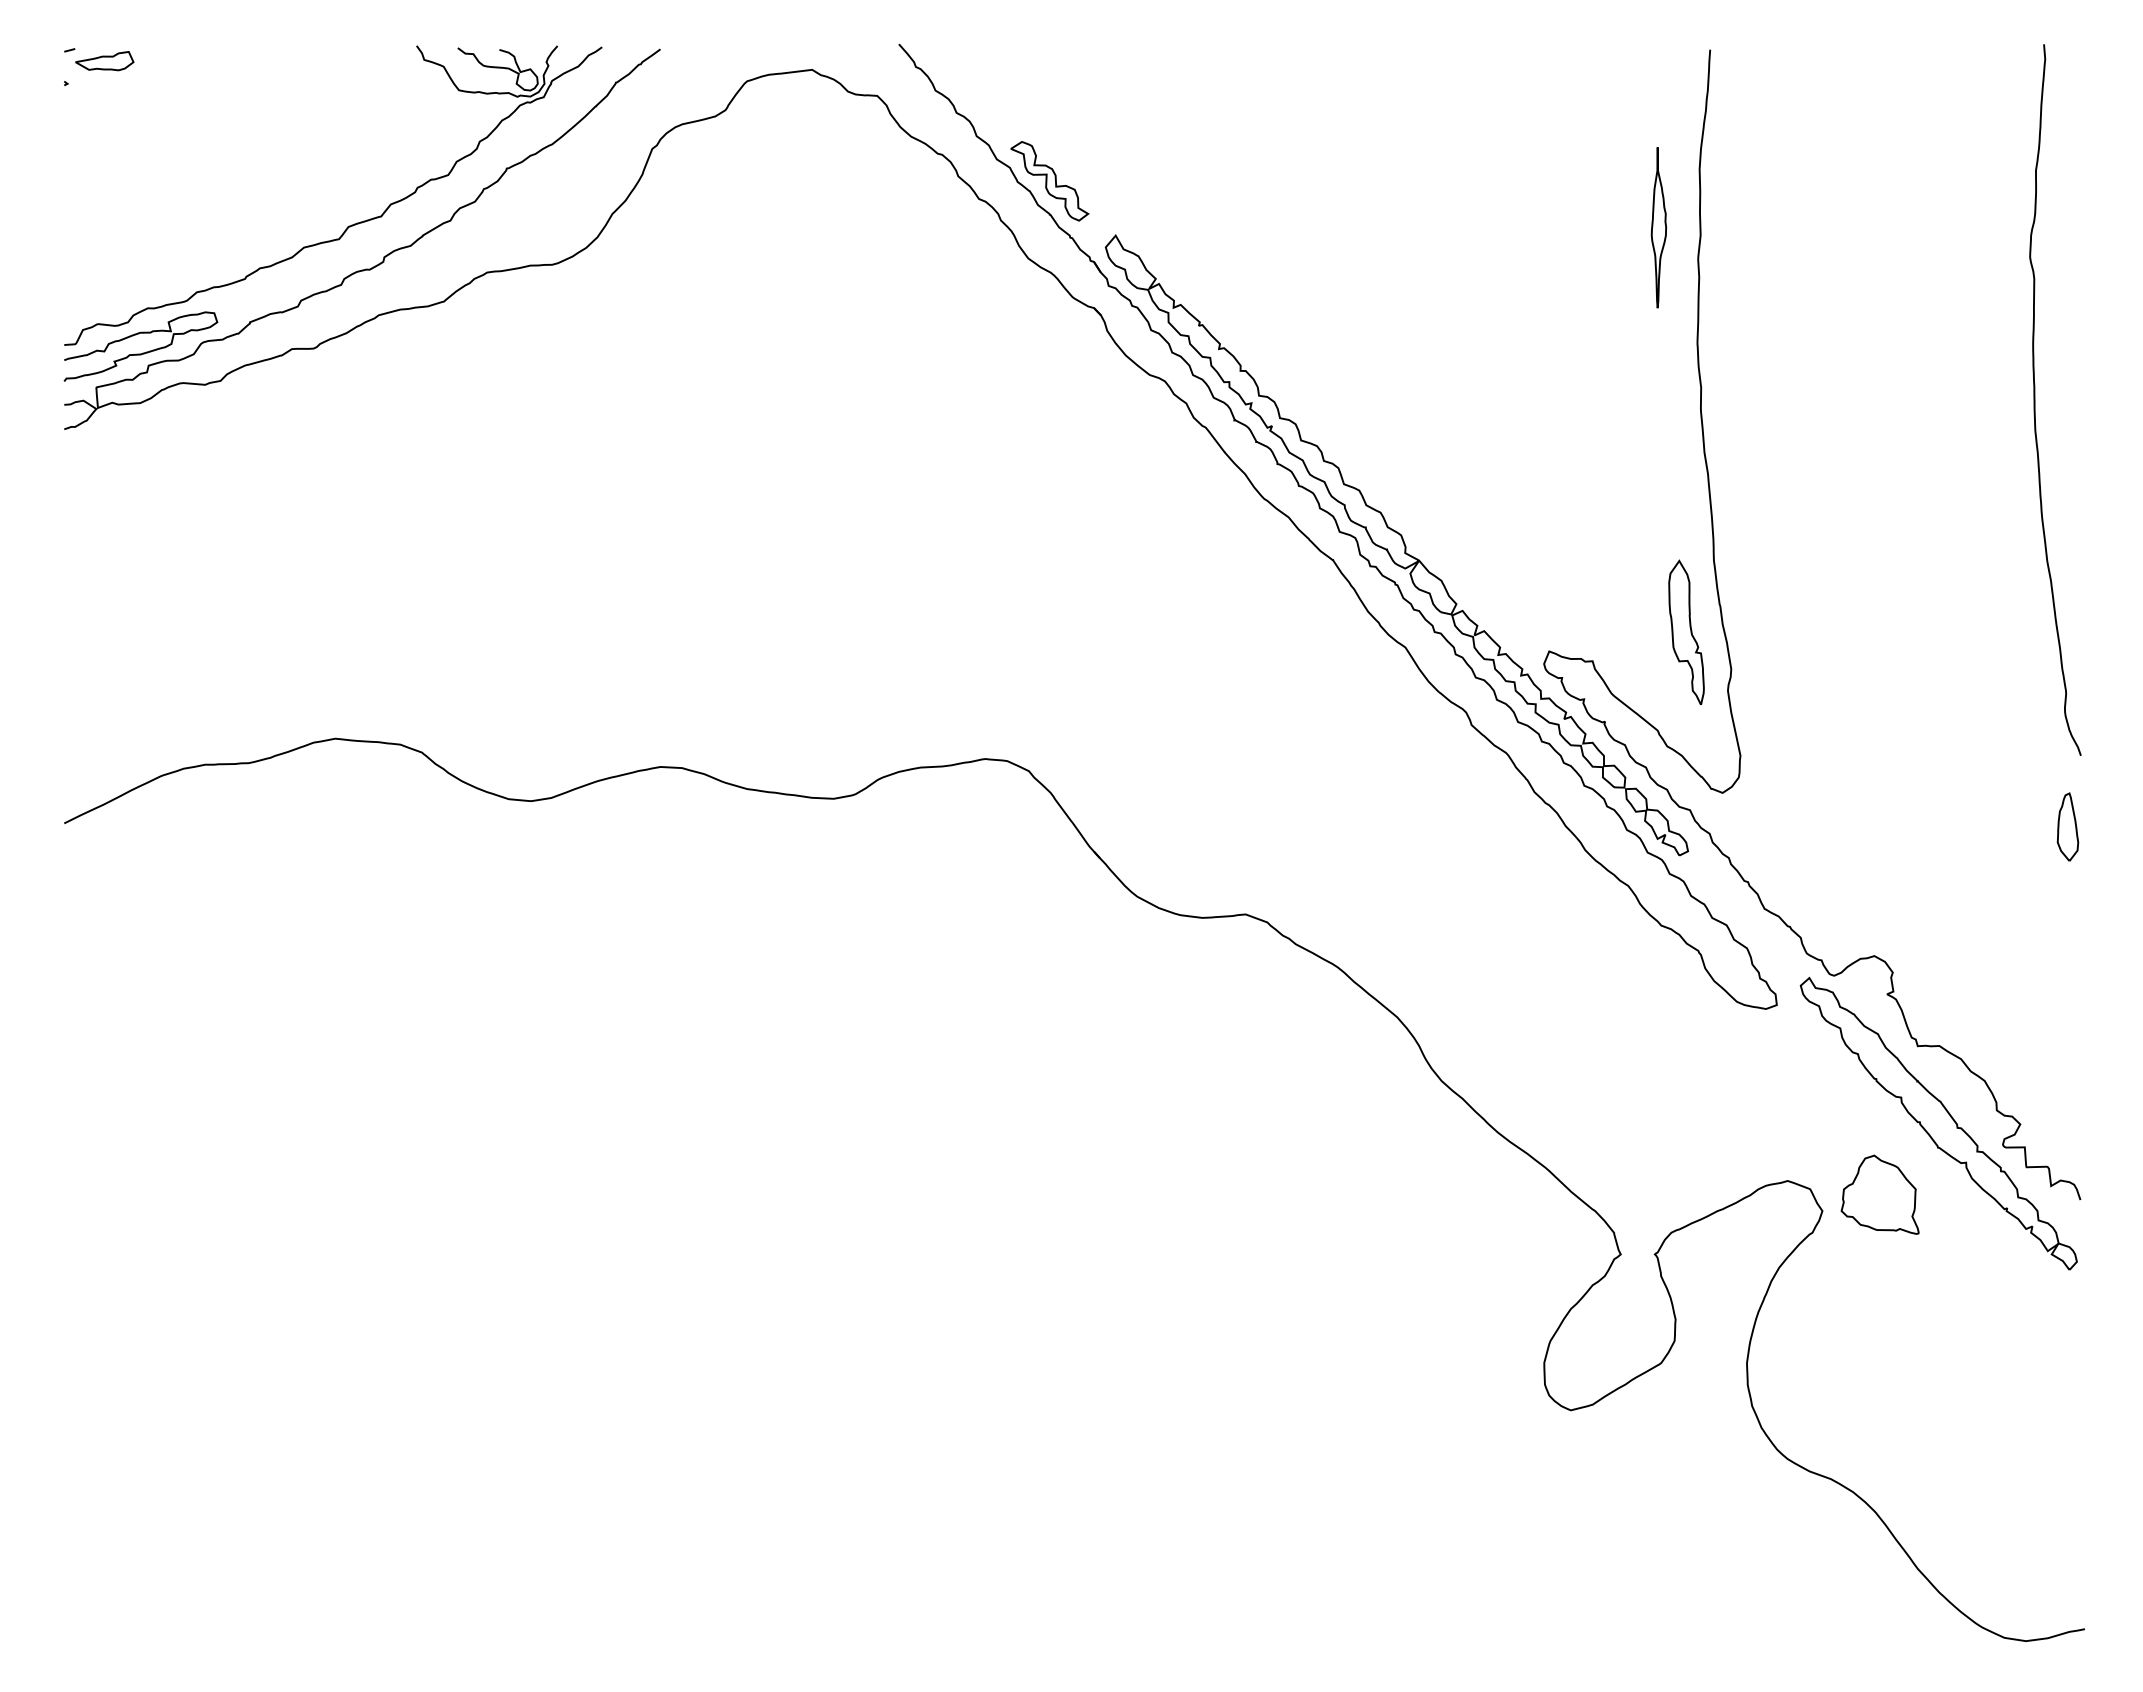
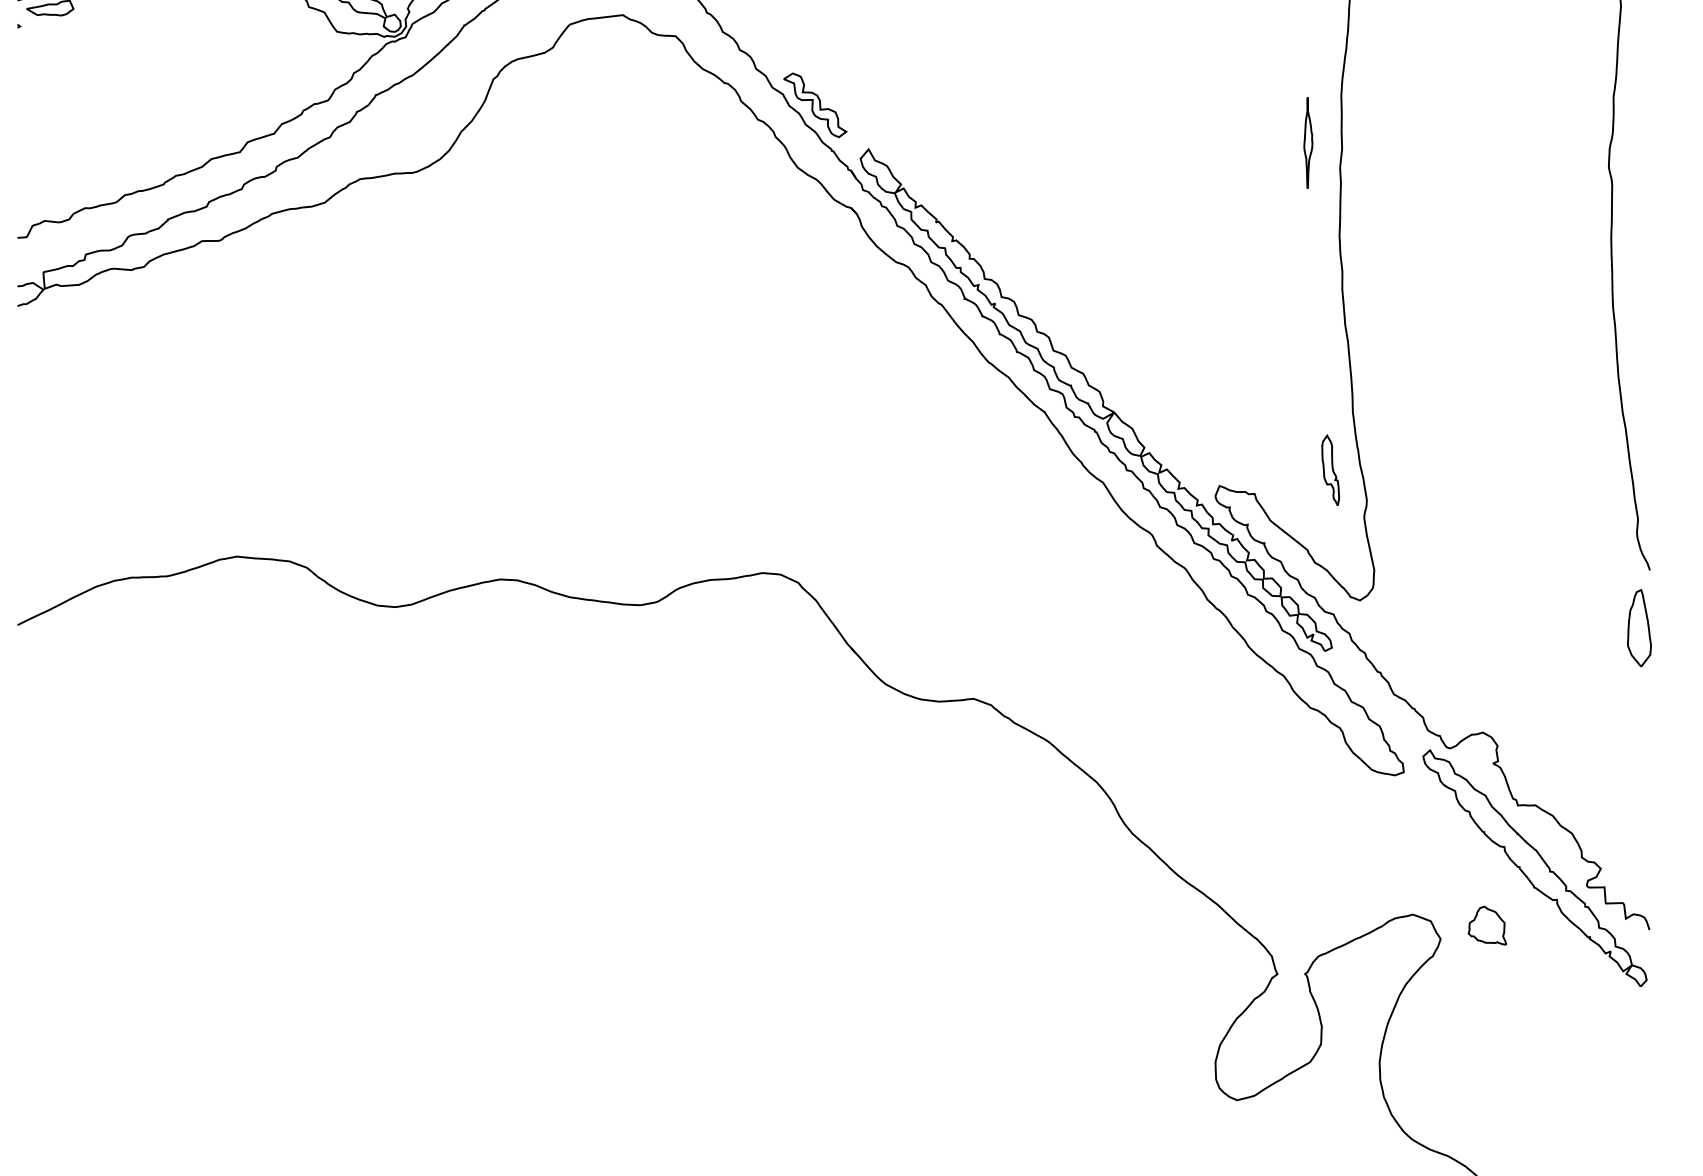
part: (1658, 227) -> (1308, 142), size x0.7
curve: (142, 352) -> (80, 243), removed
part: (1686, 631) -> (1330, 469), size x0.6
part: (2067, 826) -> (1639, 627), size x1.4
part: (1879, 1194) -> (1486, 925), size x0.6

